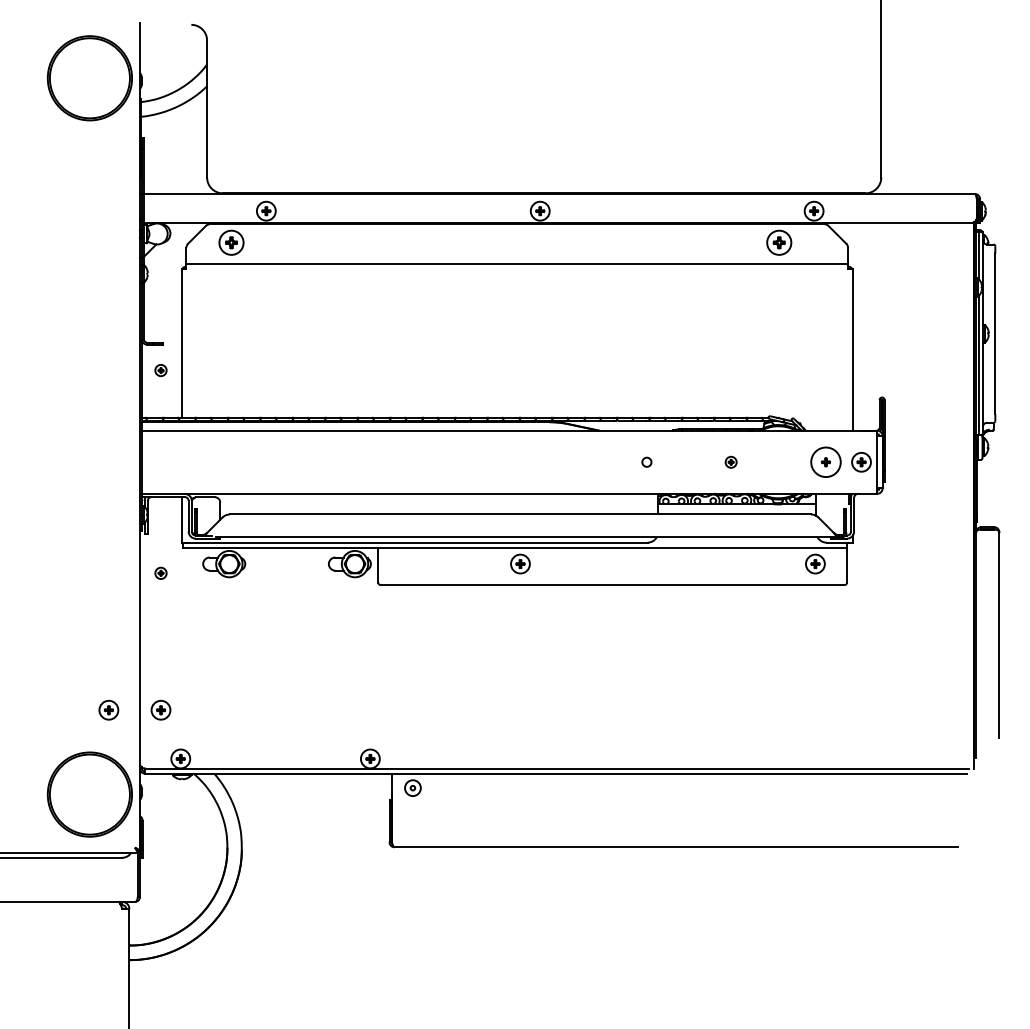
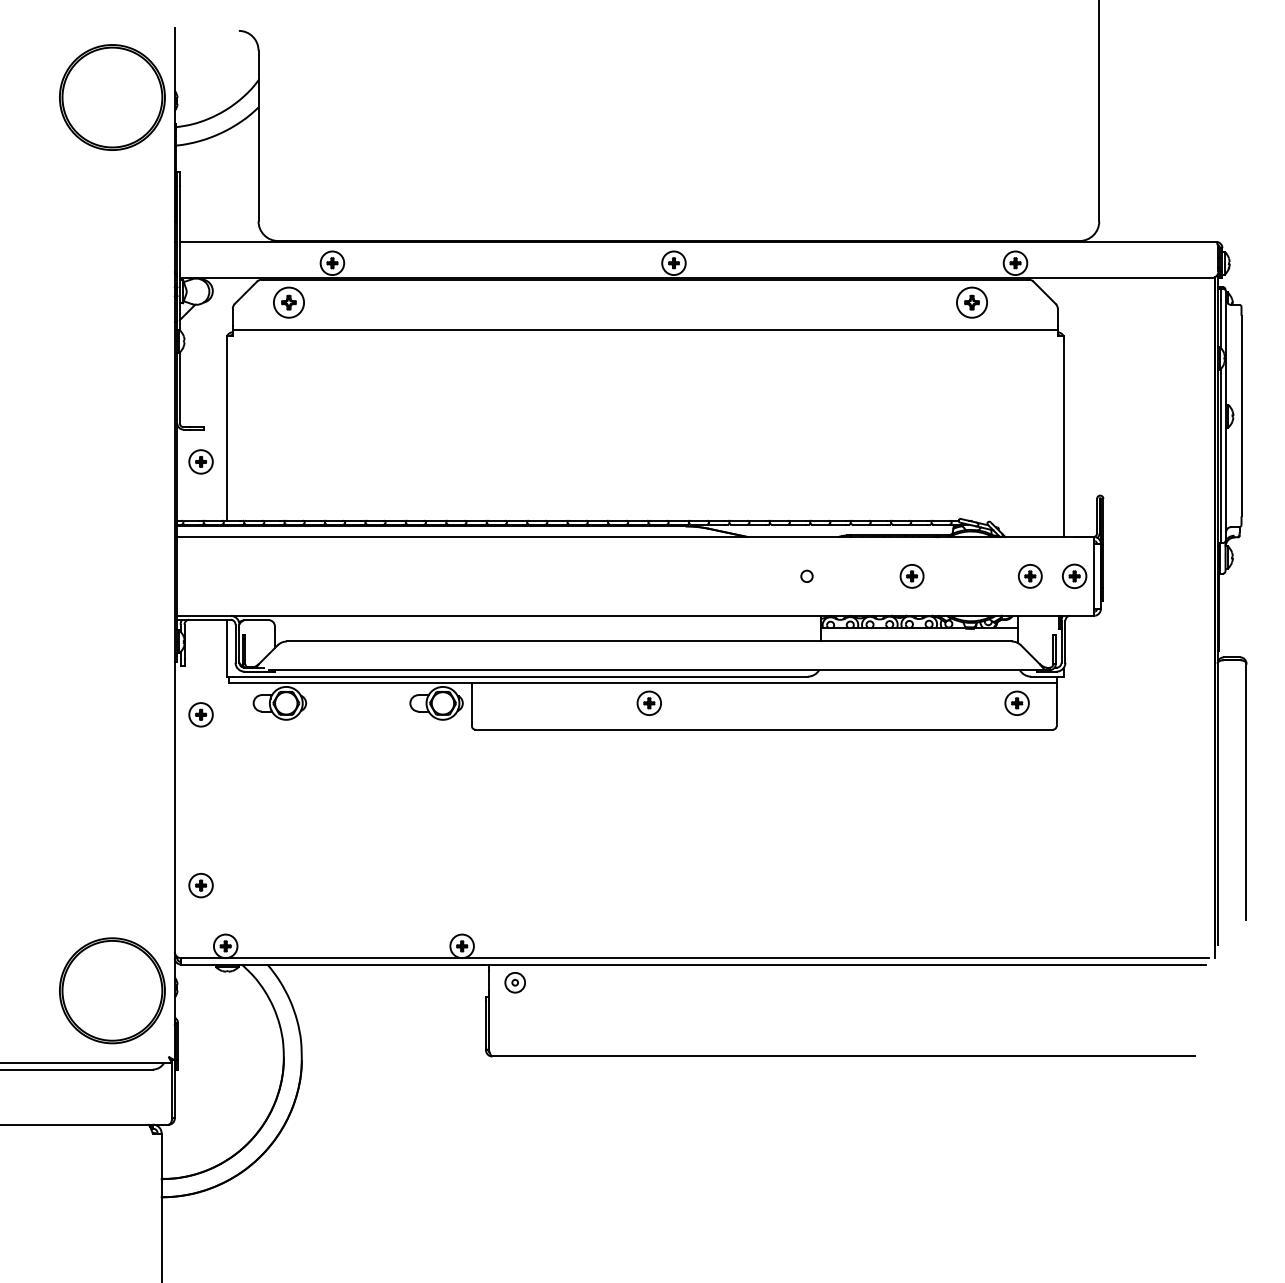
part: (160, 370) -> (200, 461), size x1.67
circle: (825, 461) -> (1029, 575), size x0.62
part: (730, 462) -> (911, 576), size x1.67
part: (160, 573) -> (200, 714), size x1.67
part: (108, 710) -> (135, 885), removed

